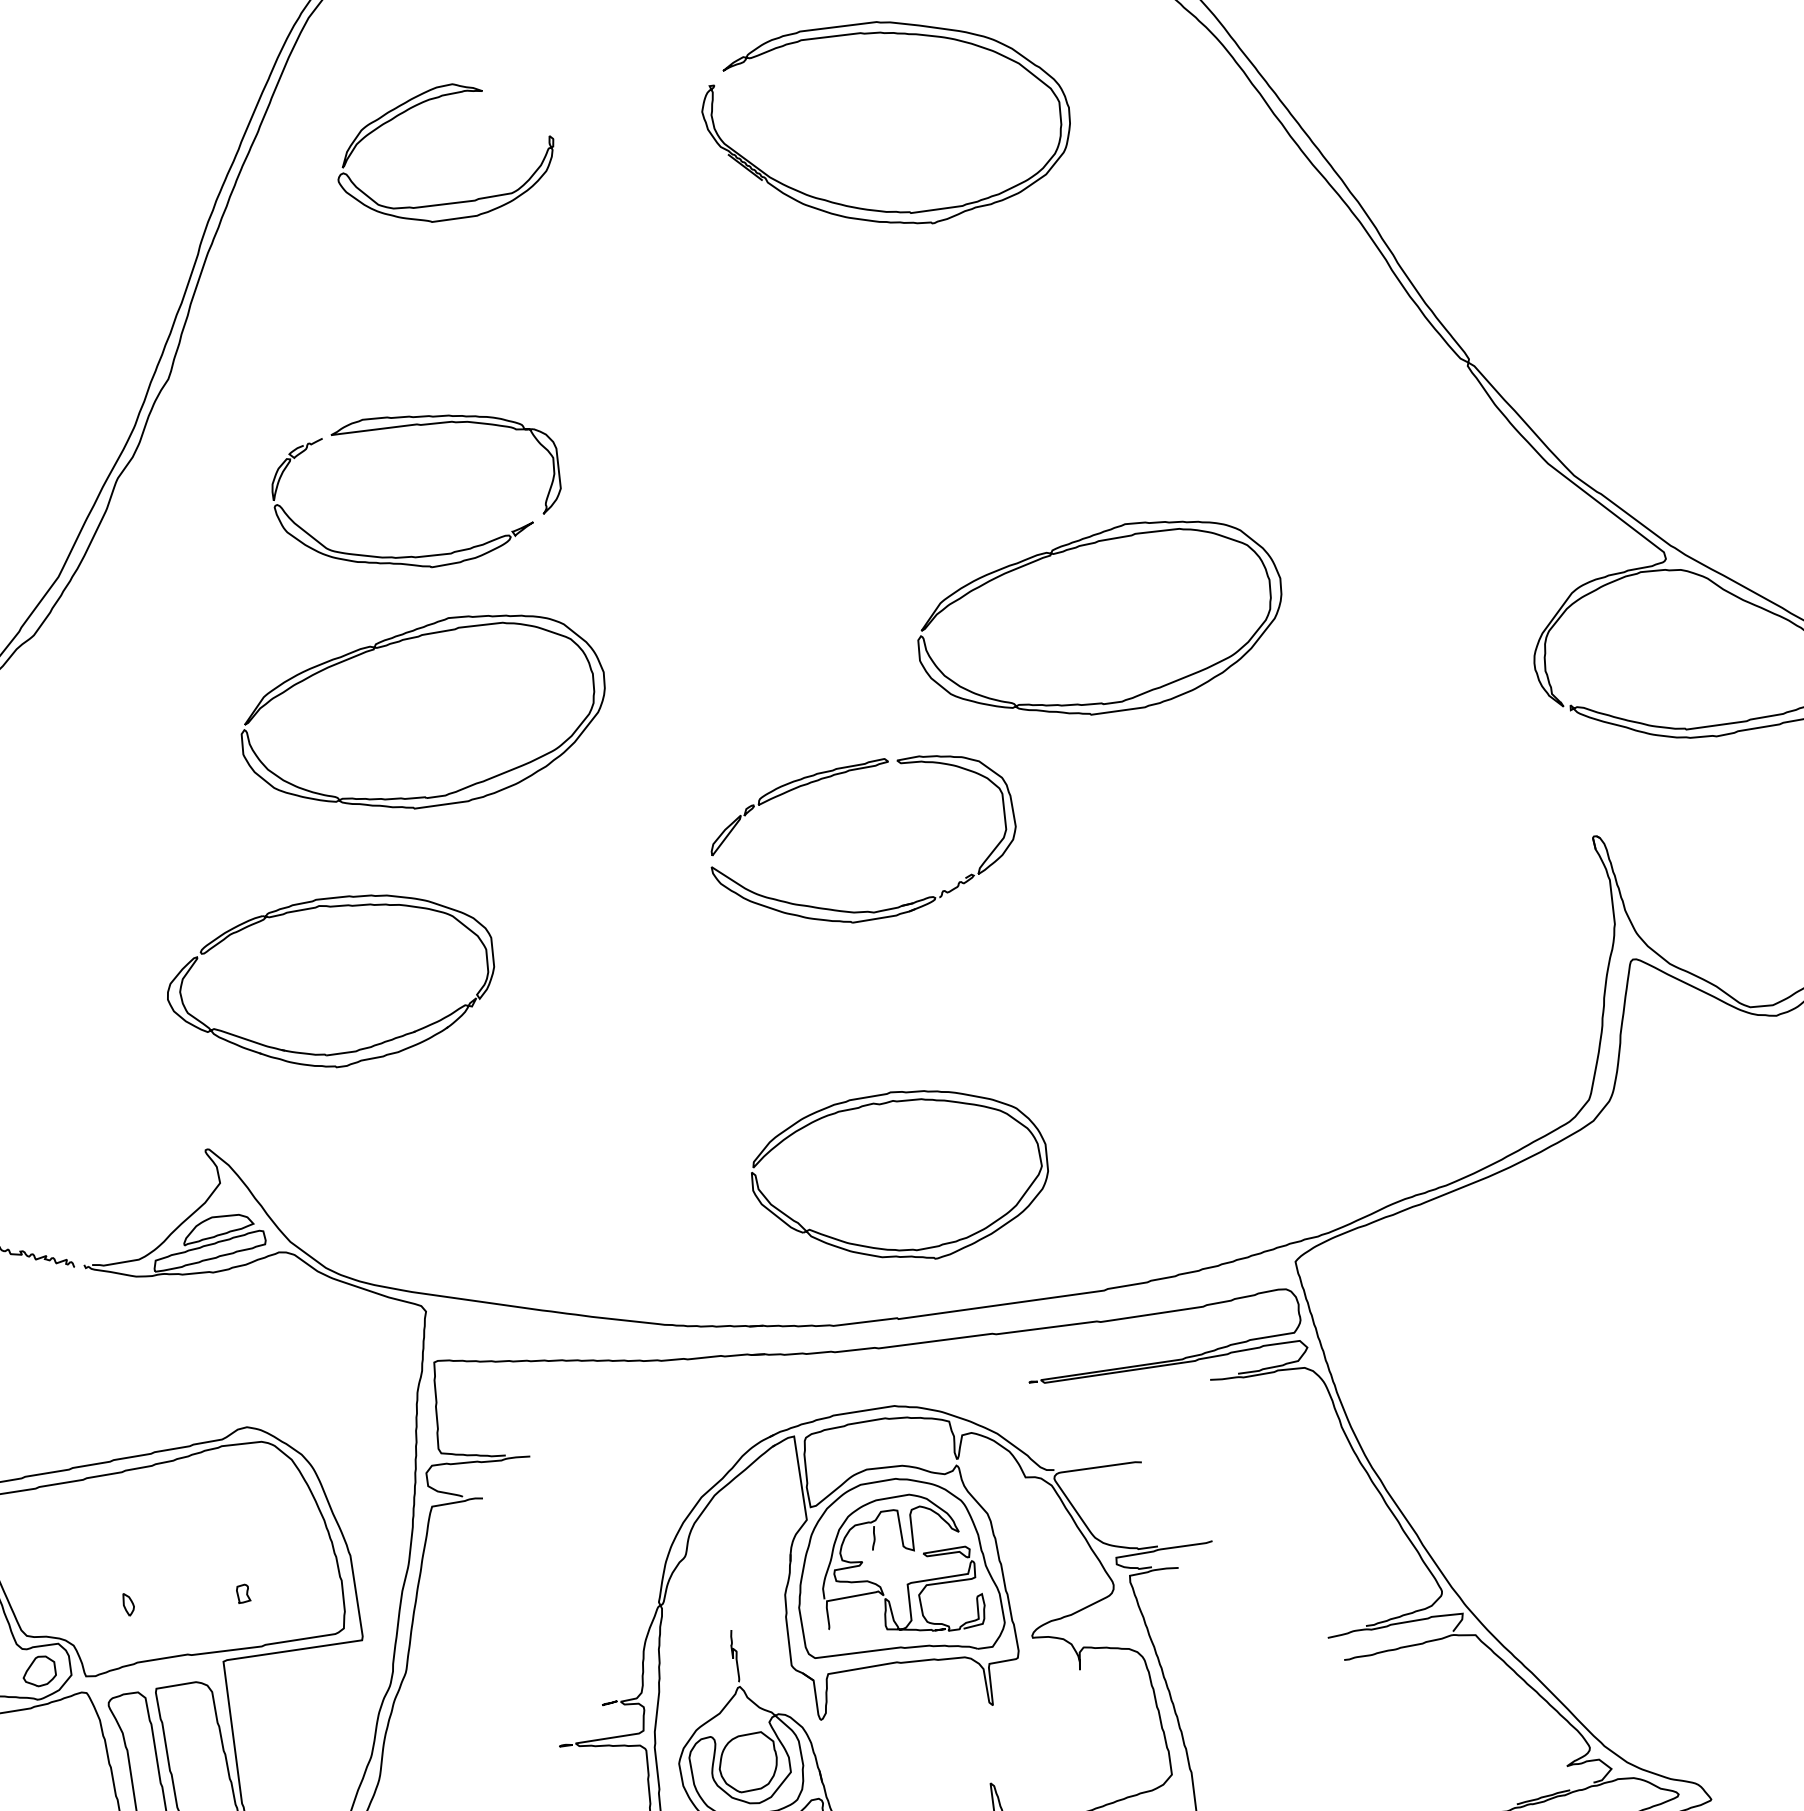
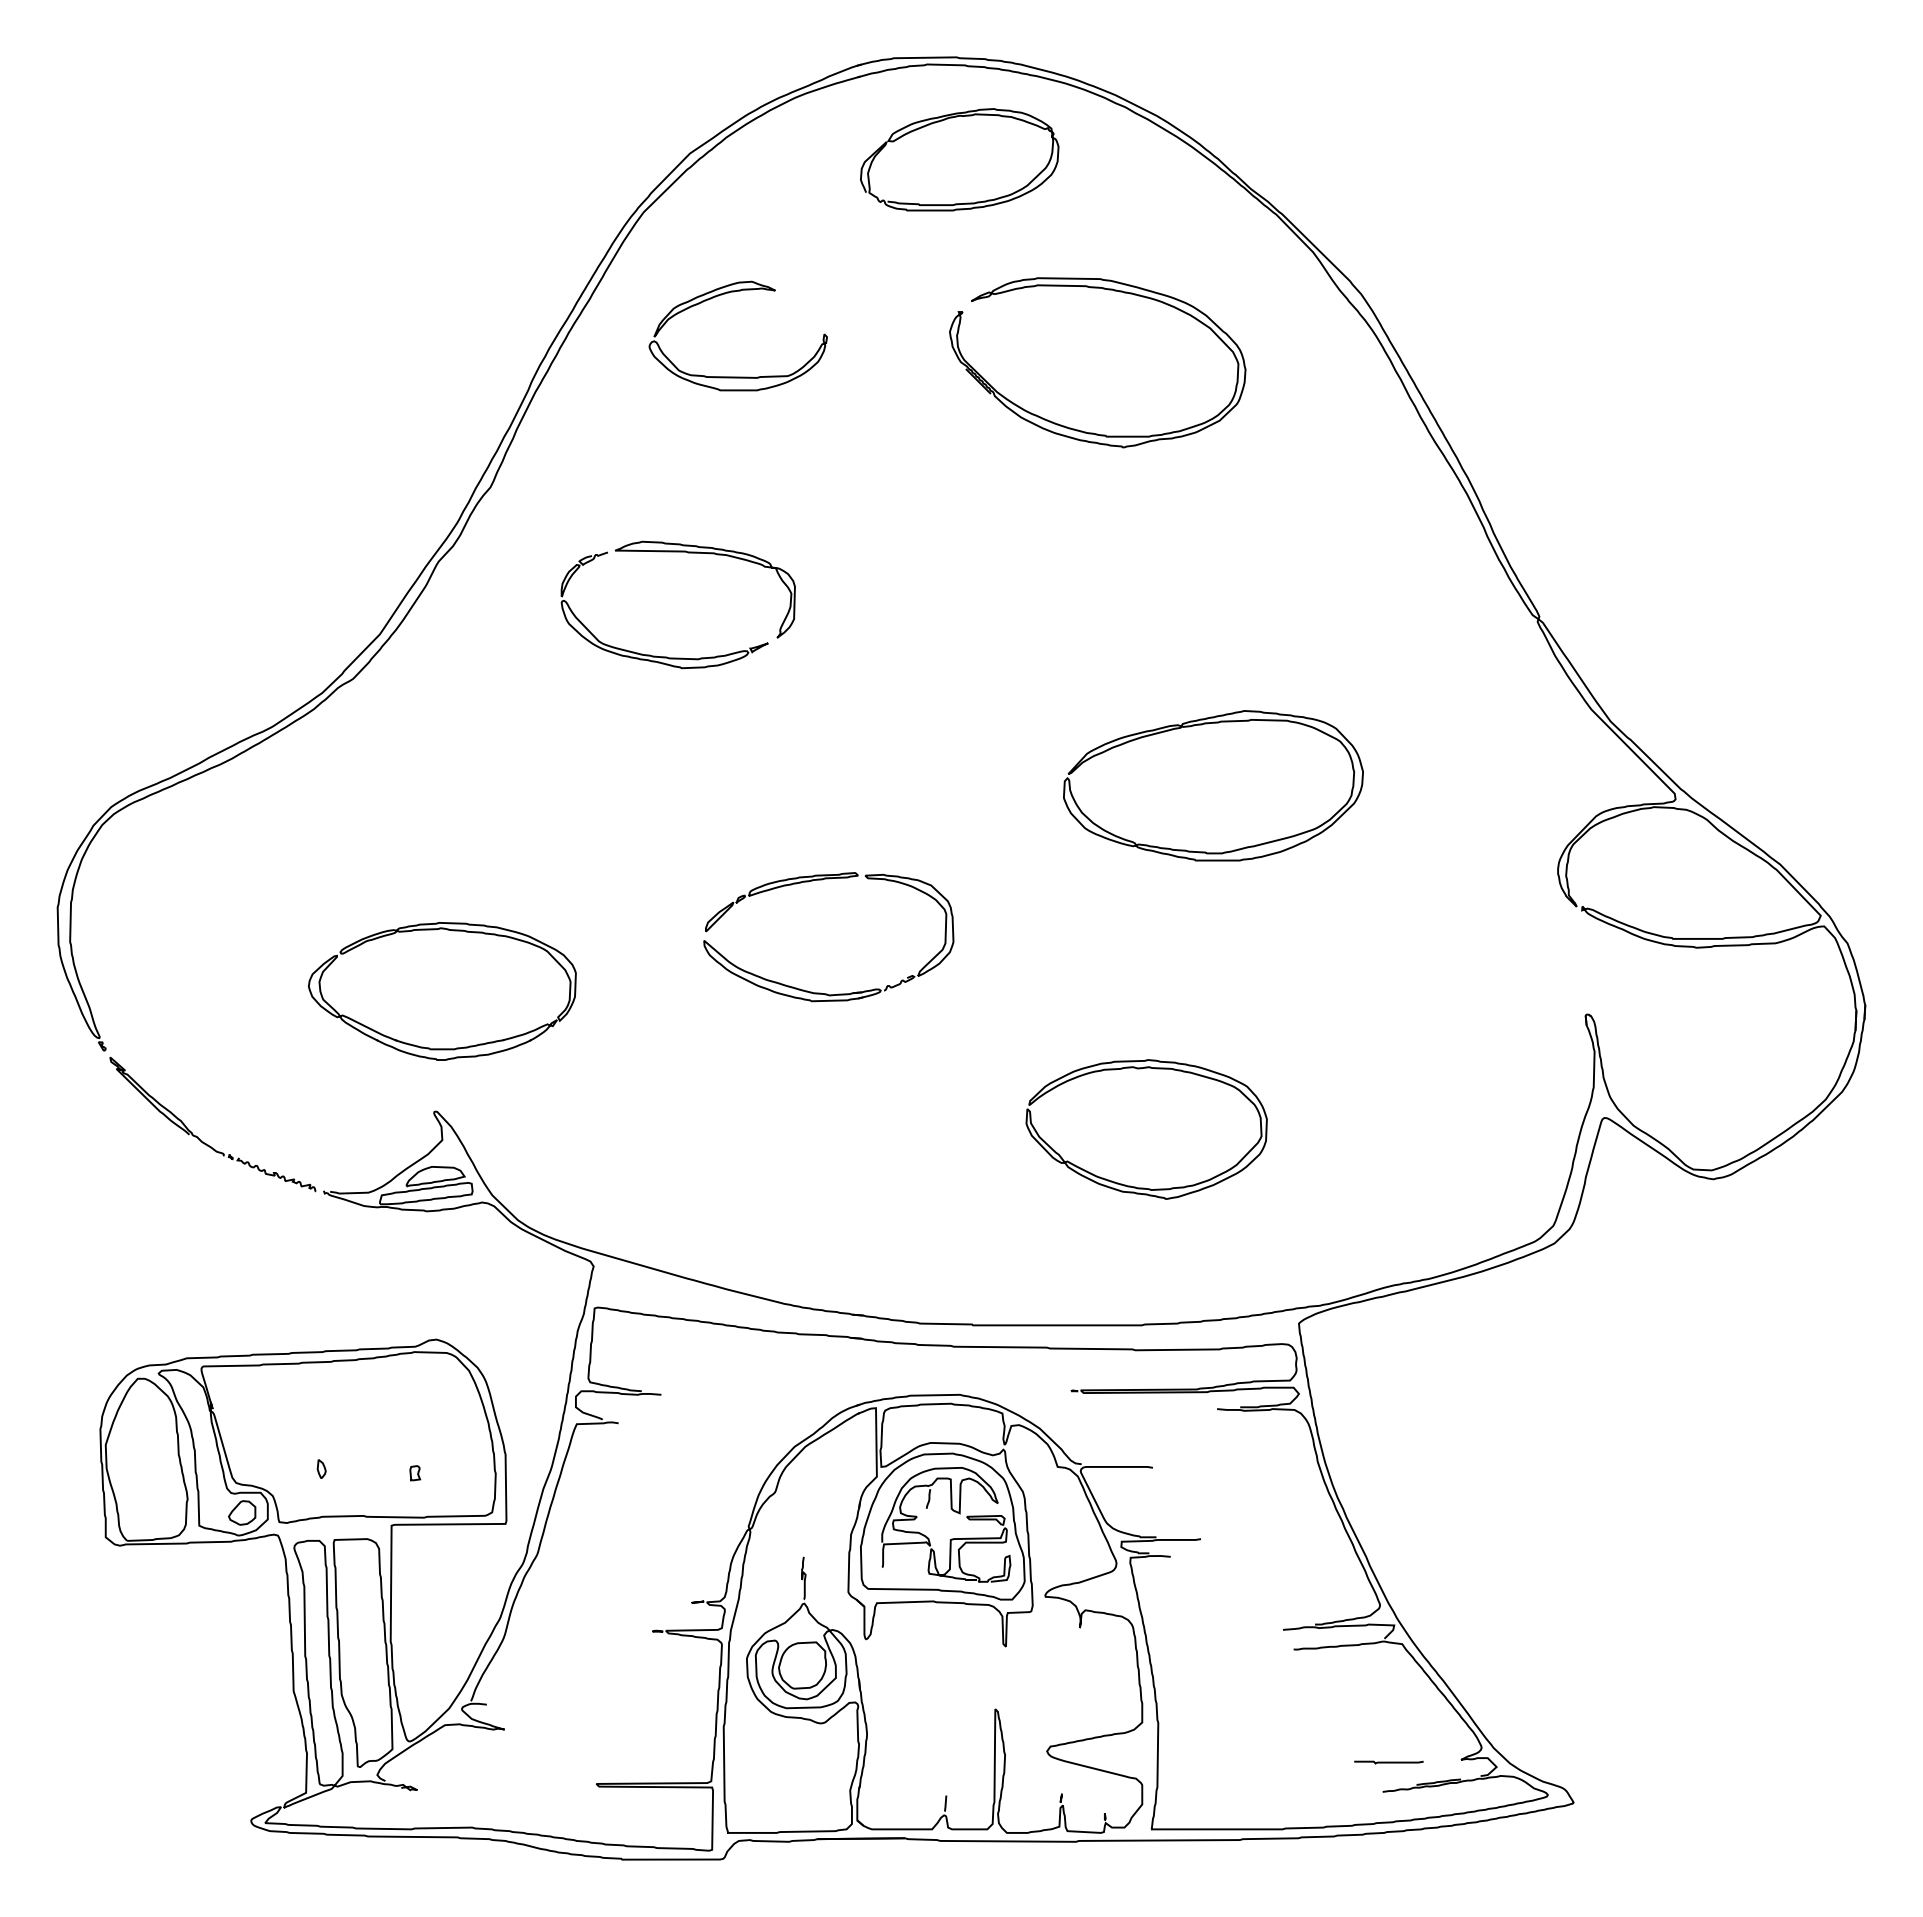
part: (400, 642) -> (647, 725), removed
part: (862, 910) -> (820, 992), moved
part: (340, 1052) -> (441, 1048), moved
part: (907, 1248) -> (1144, 1187), moved
curve: (1478, 1781) -> (1388, 1762), added

